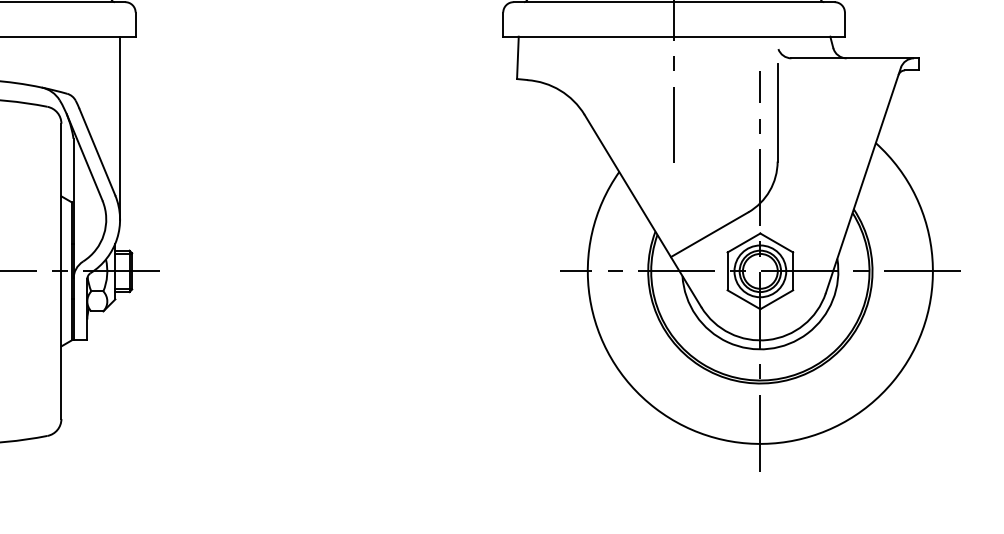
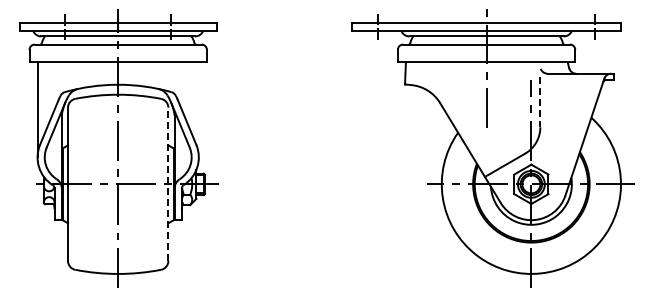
line: (777, 113) -> (540, 102), solid -> dashed
line: (119, 127) -> (198, 109), removed
line: (61, 271) -> (168, 184), solid -> dashed

